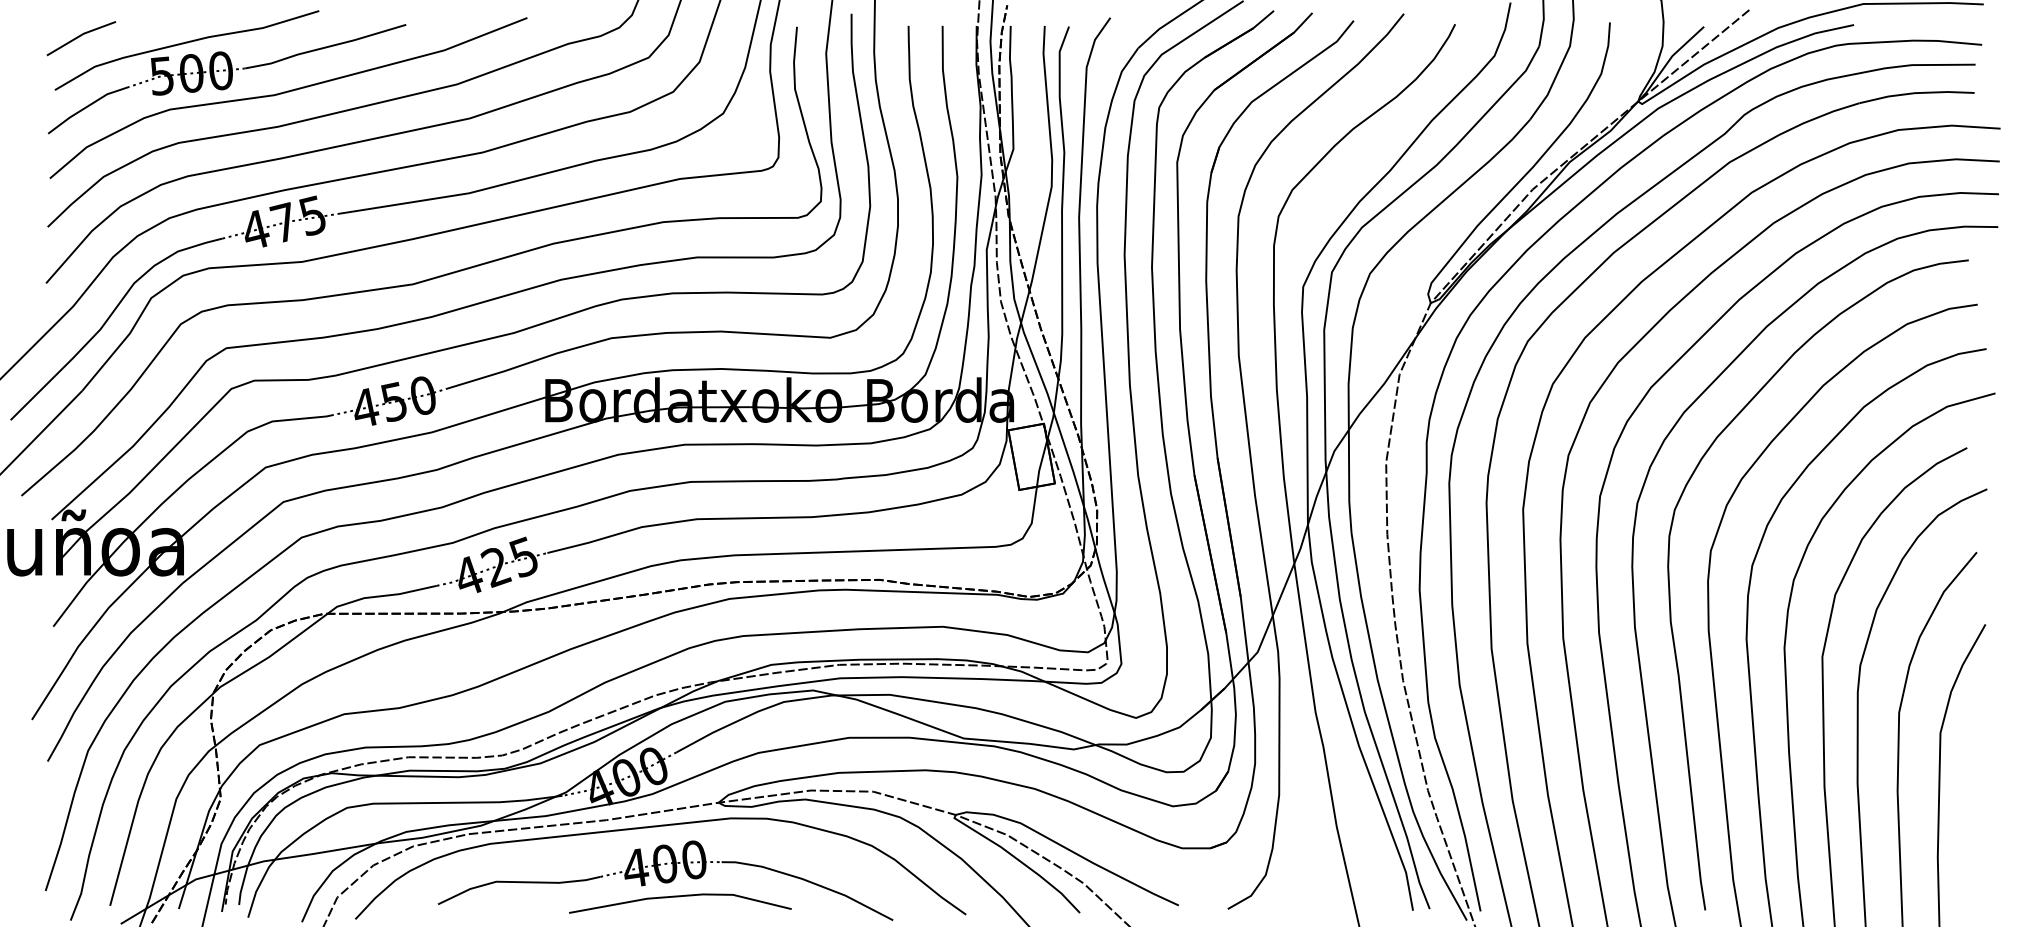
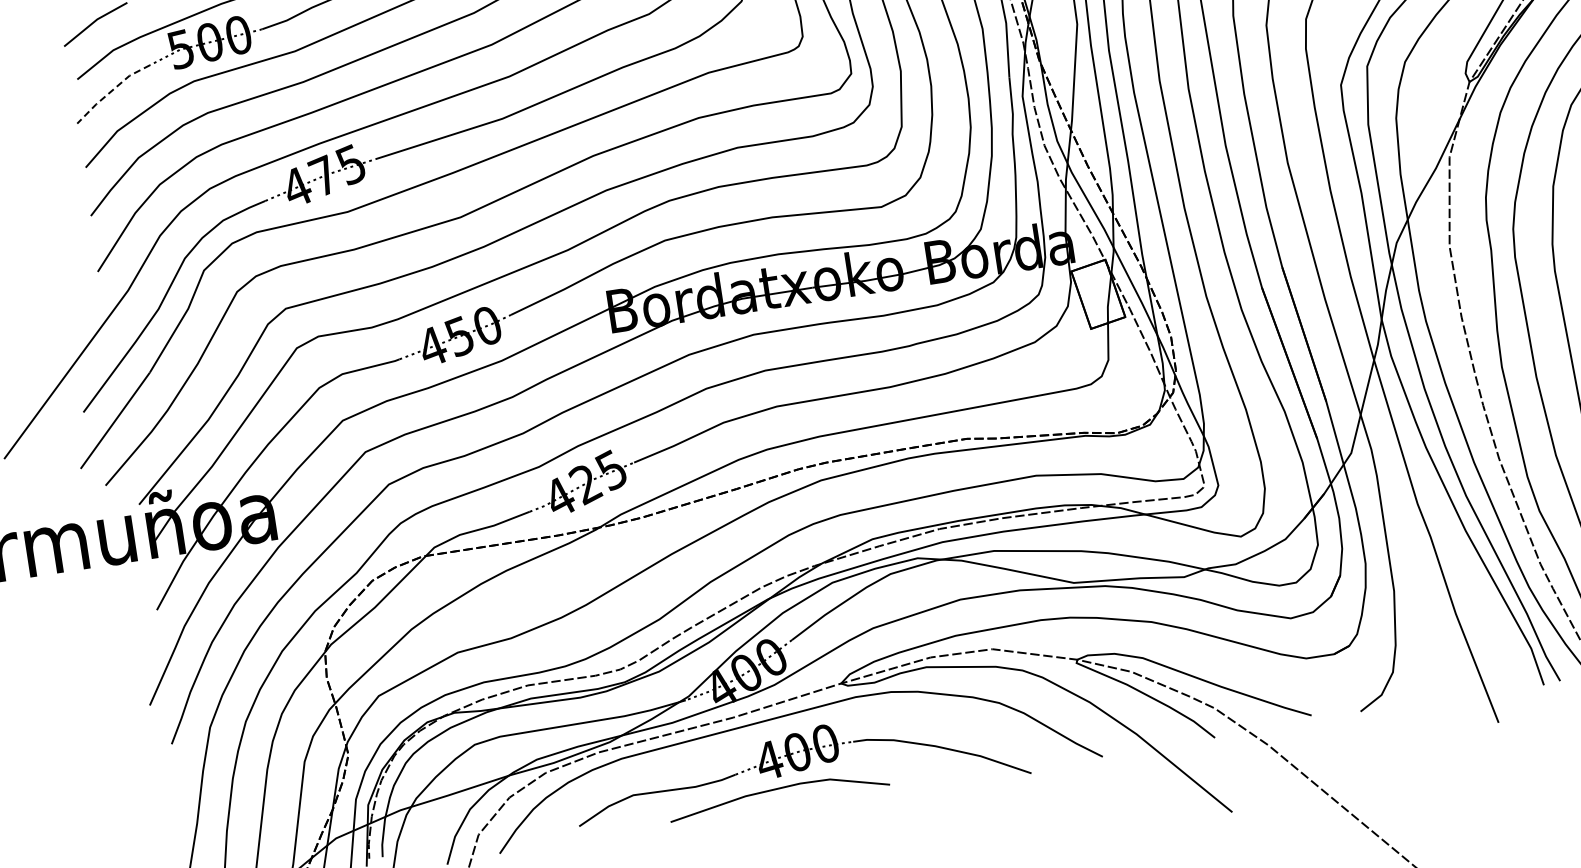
line: (87, 106) -> (111, 90), solid -> dashed
line: (680, 897) -> (778, 790), moved

